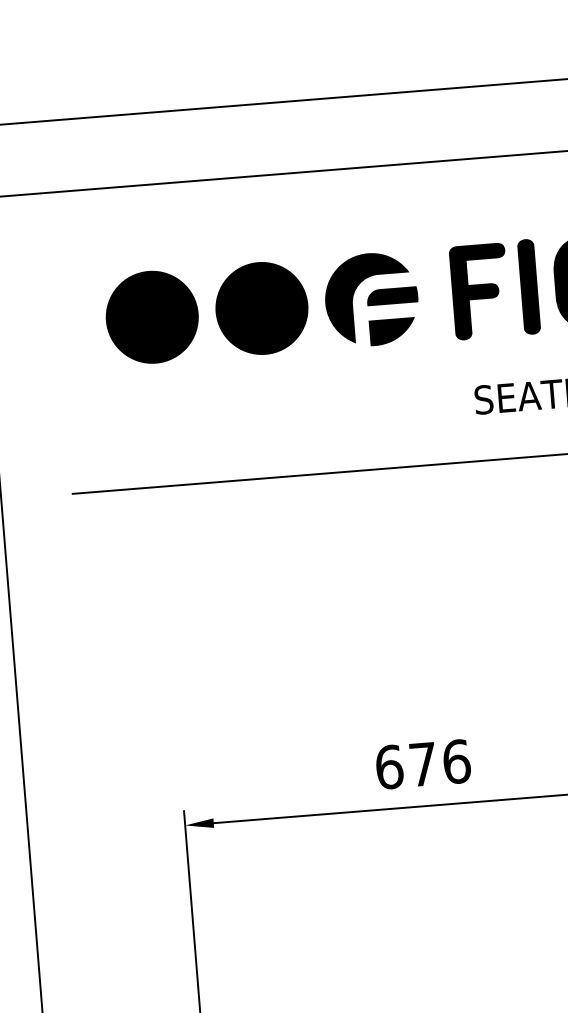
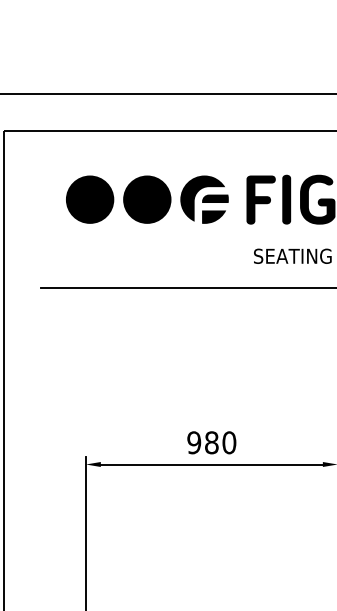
text: (422, 763) -> (211, 442), 676 -> 980

